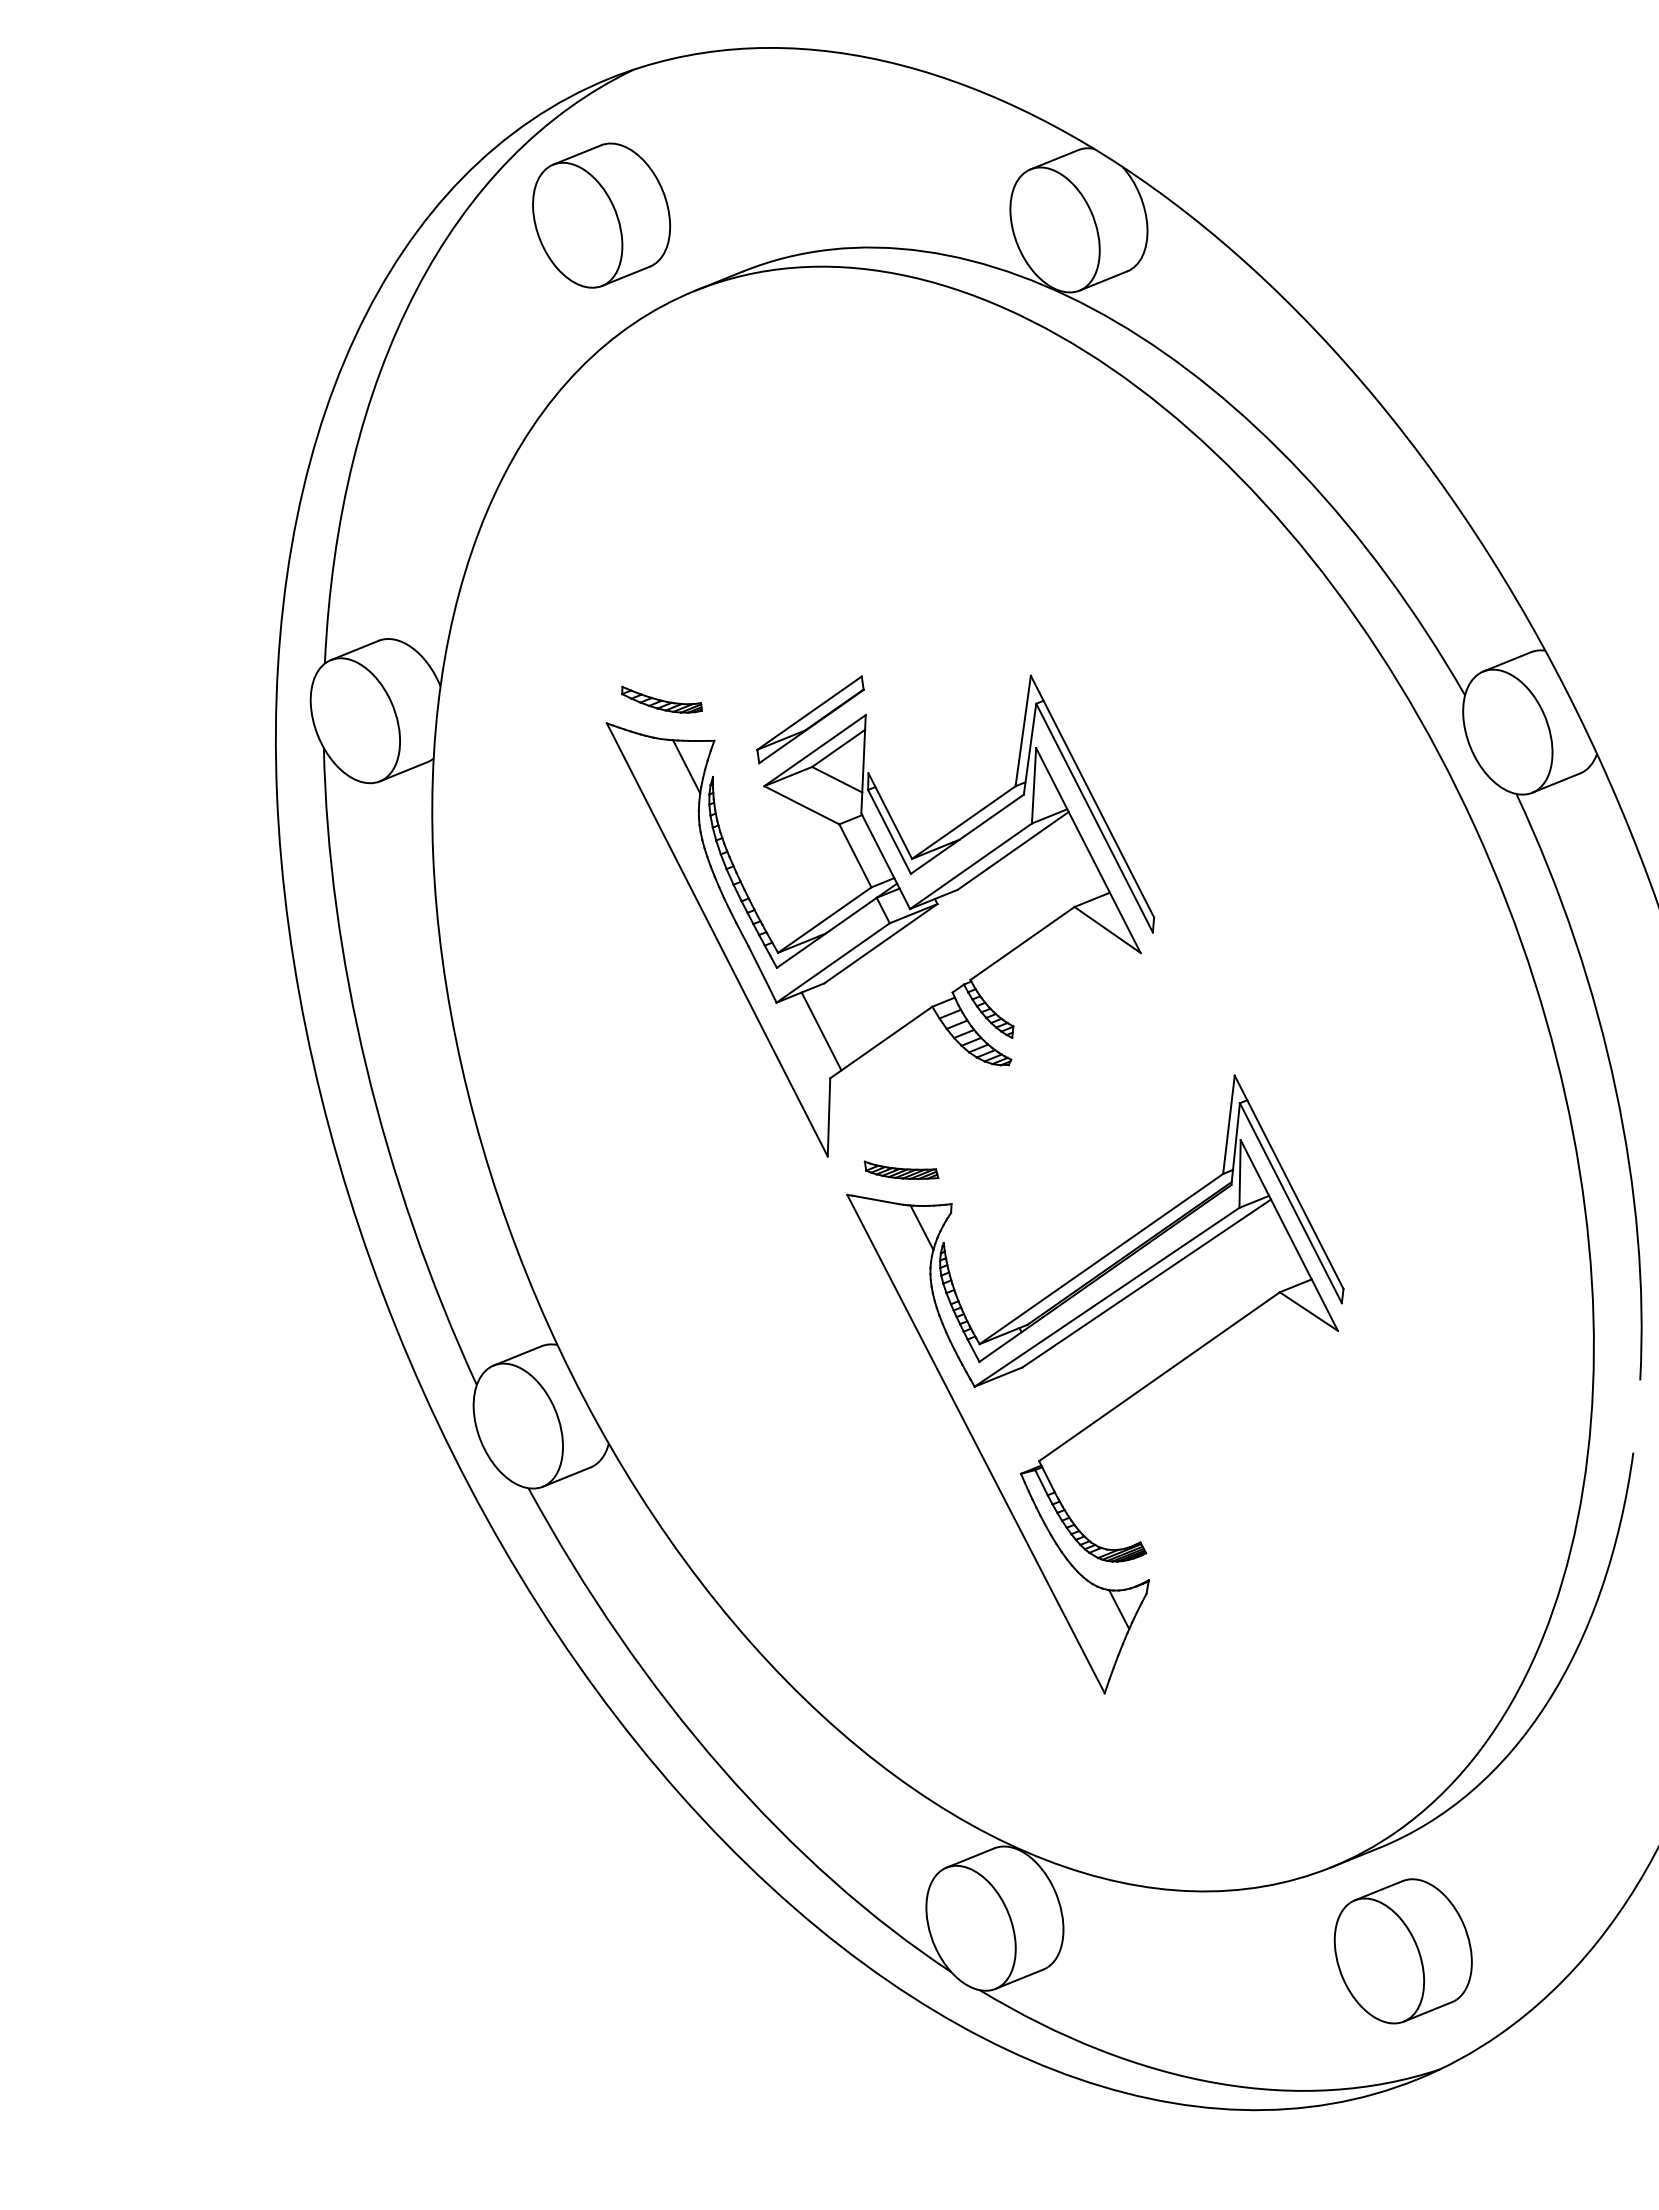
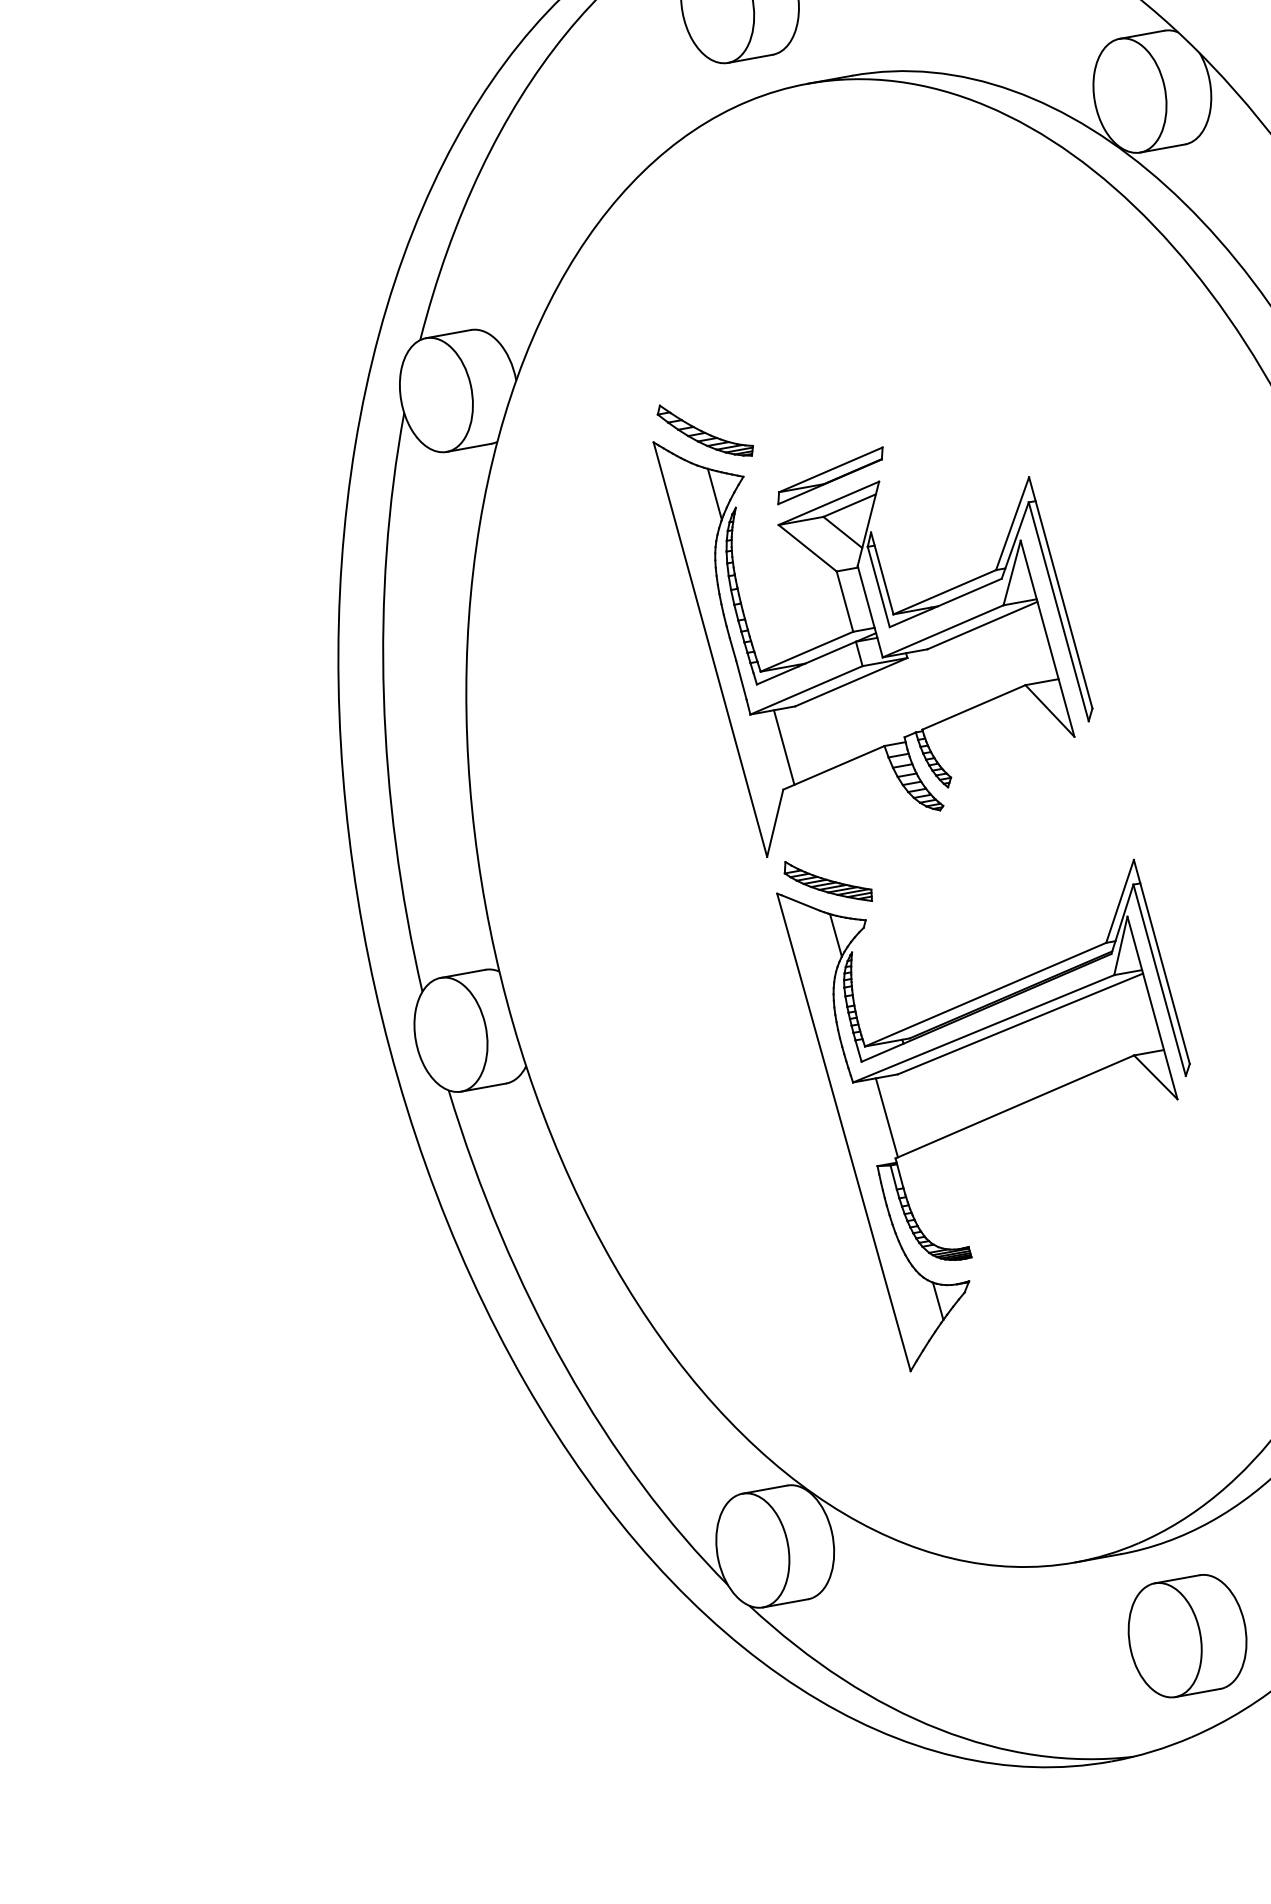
part: (661, 699) -> (705, 431), size x1.43
part: (901, 1170) -> (828, 882), size x1.43
line: (1020, 1417) -> (887, 1117), added
part: (1402, 1951) -> (1186, 1636), moved

